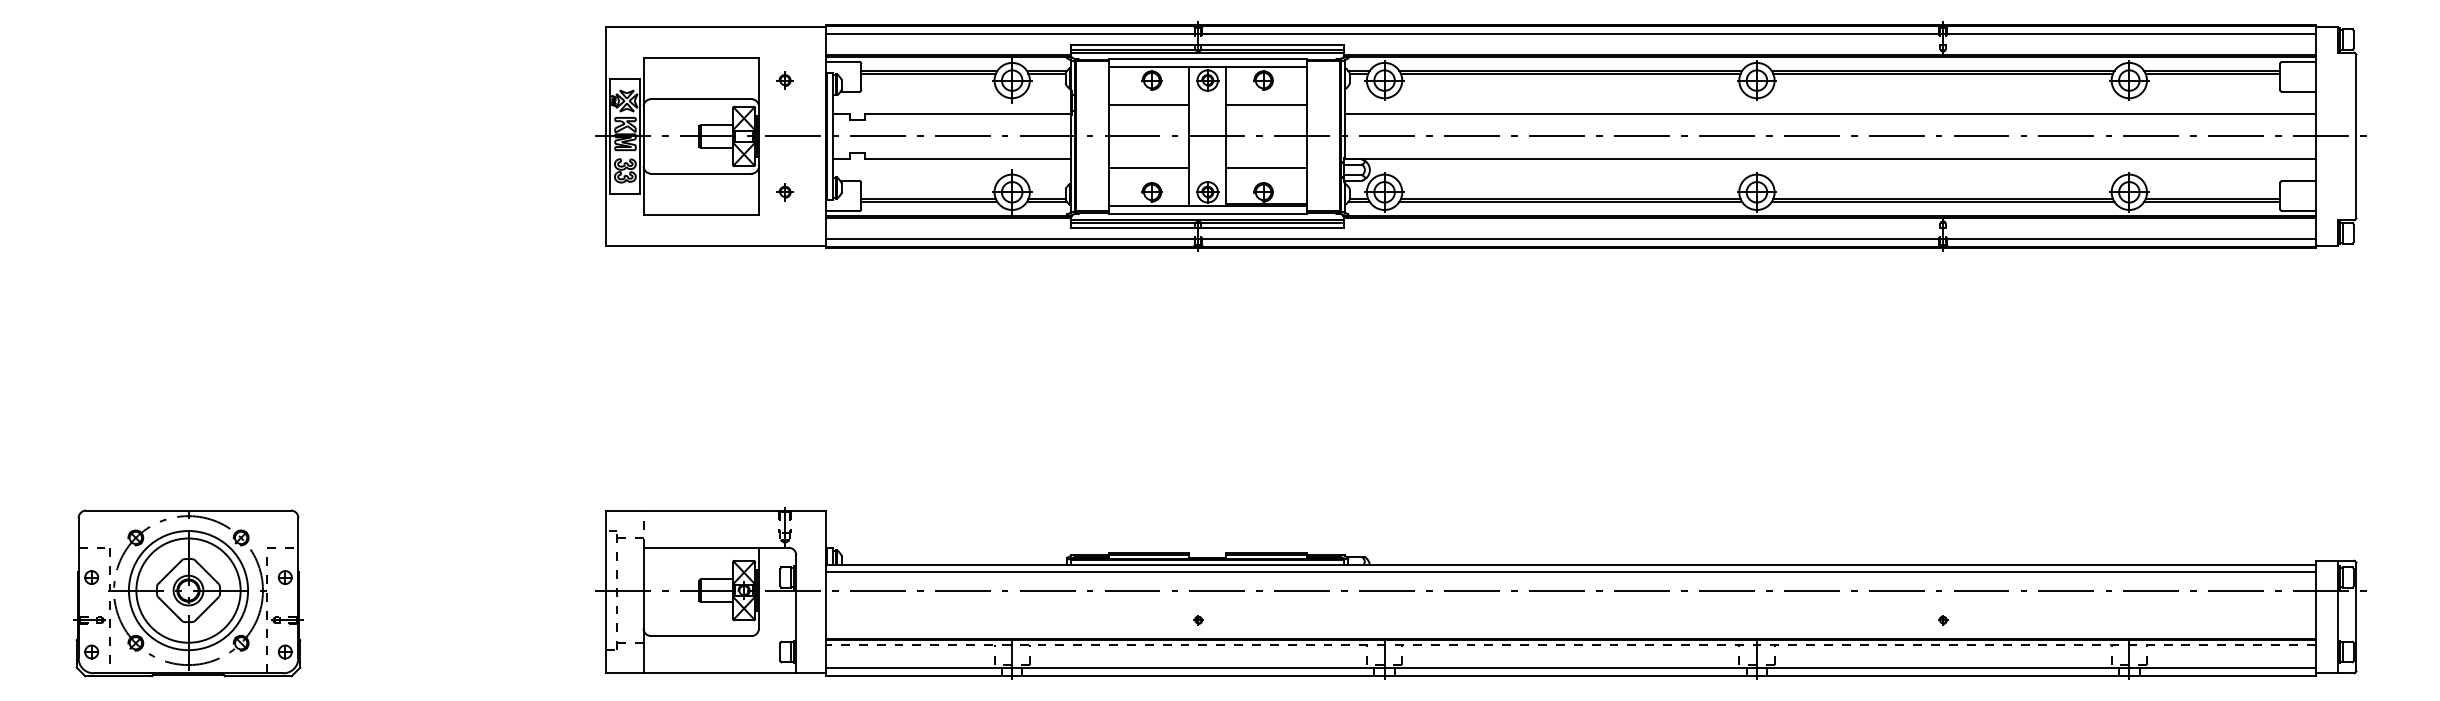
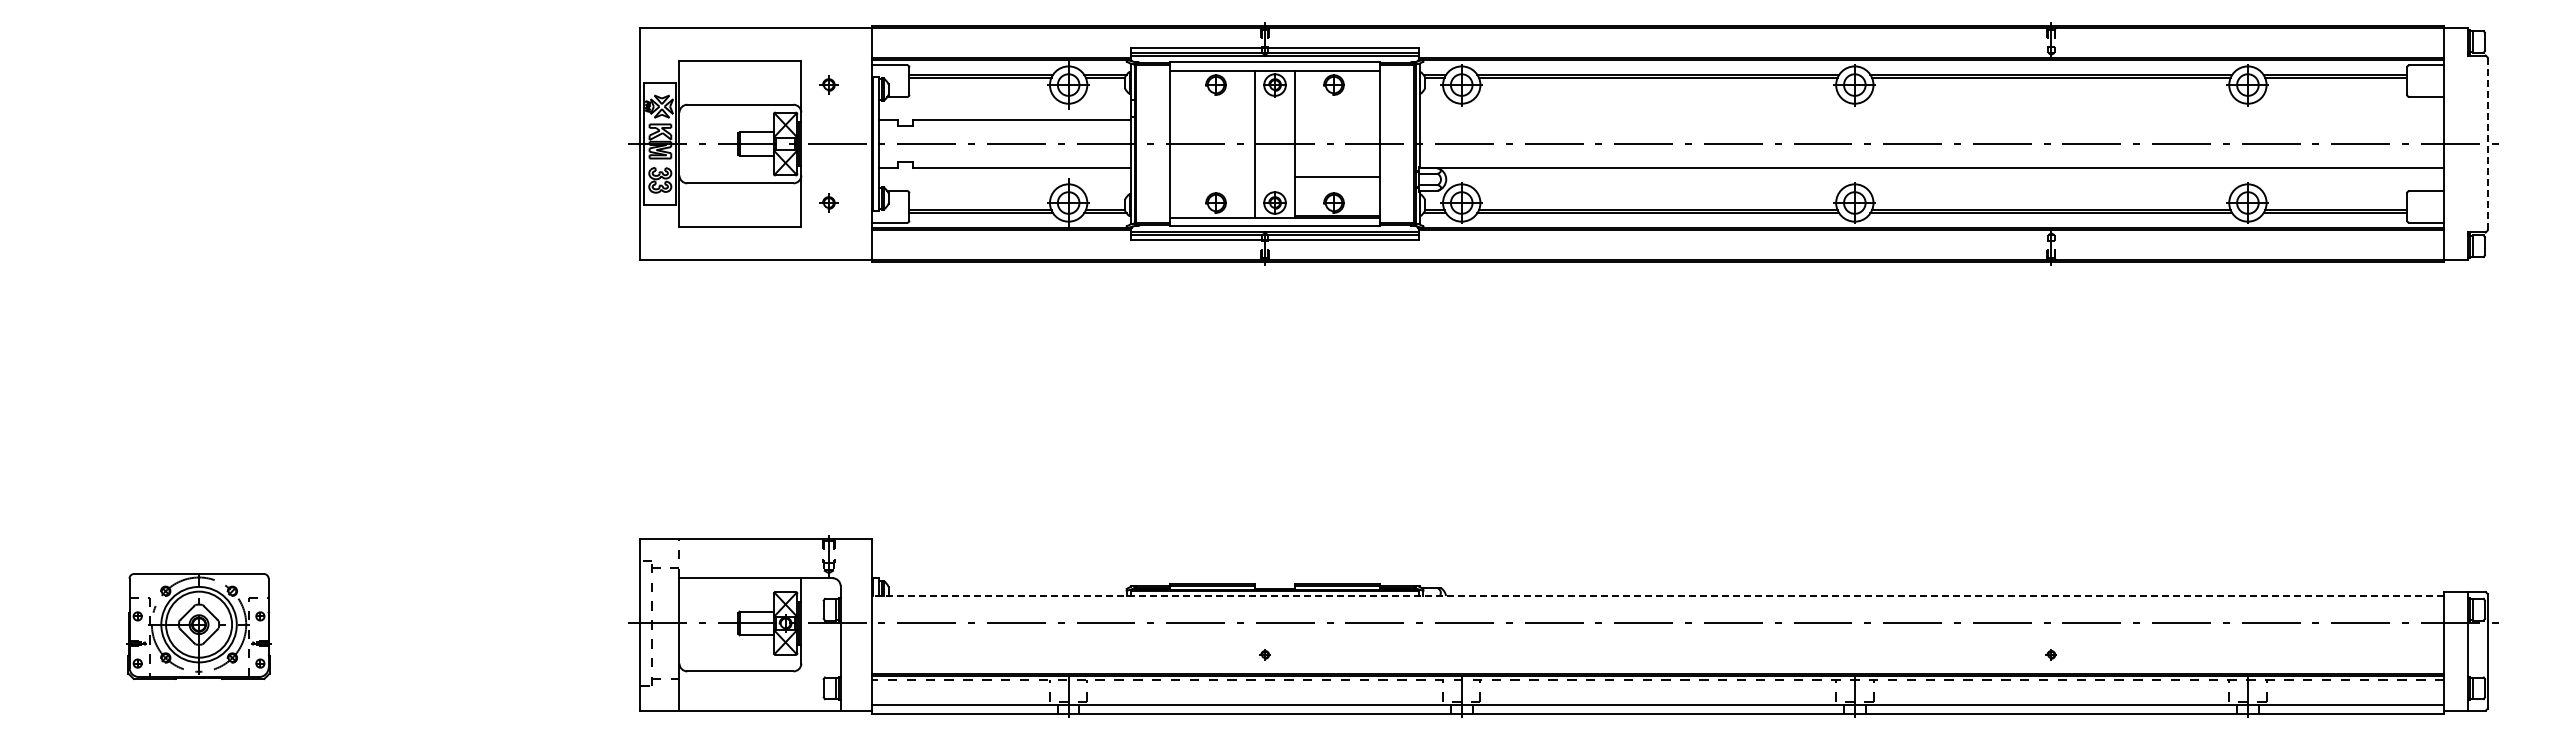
line: (1570, 33) -> (1658, 35), removed
line: (1148, 105) -> (1212, 111), removed
line: (1265, 105) -> (1336, 111), removed
line: (1829, 114) -> (1931, 120), removed
line: (2356, 136) -> (2487, 144), solid -> dashed
line: (1148, 168) -> (1212, 177), removed
line: (1570, 239) -> (1658, 252), removed
line: (1570, 564) -> (1657, 595), solid -> dashed
line: (1570, 571) -> (1658, 603), removed
part: (187, 593) -> (198, 626), size x0.6

